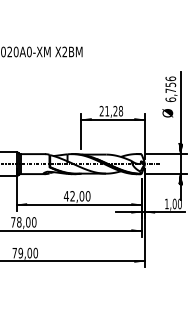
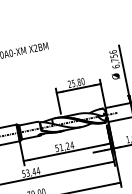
text: (114, 111) -> (78, 82), 21,28 -> 25,80
text: (76, 196) -> (64, 147), 42,00 -> 51,24
text: (23, 222) -> (30, 172), 78,00 -> 53,44

